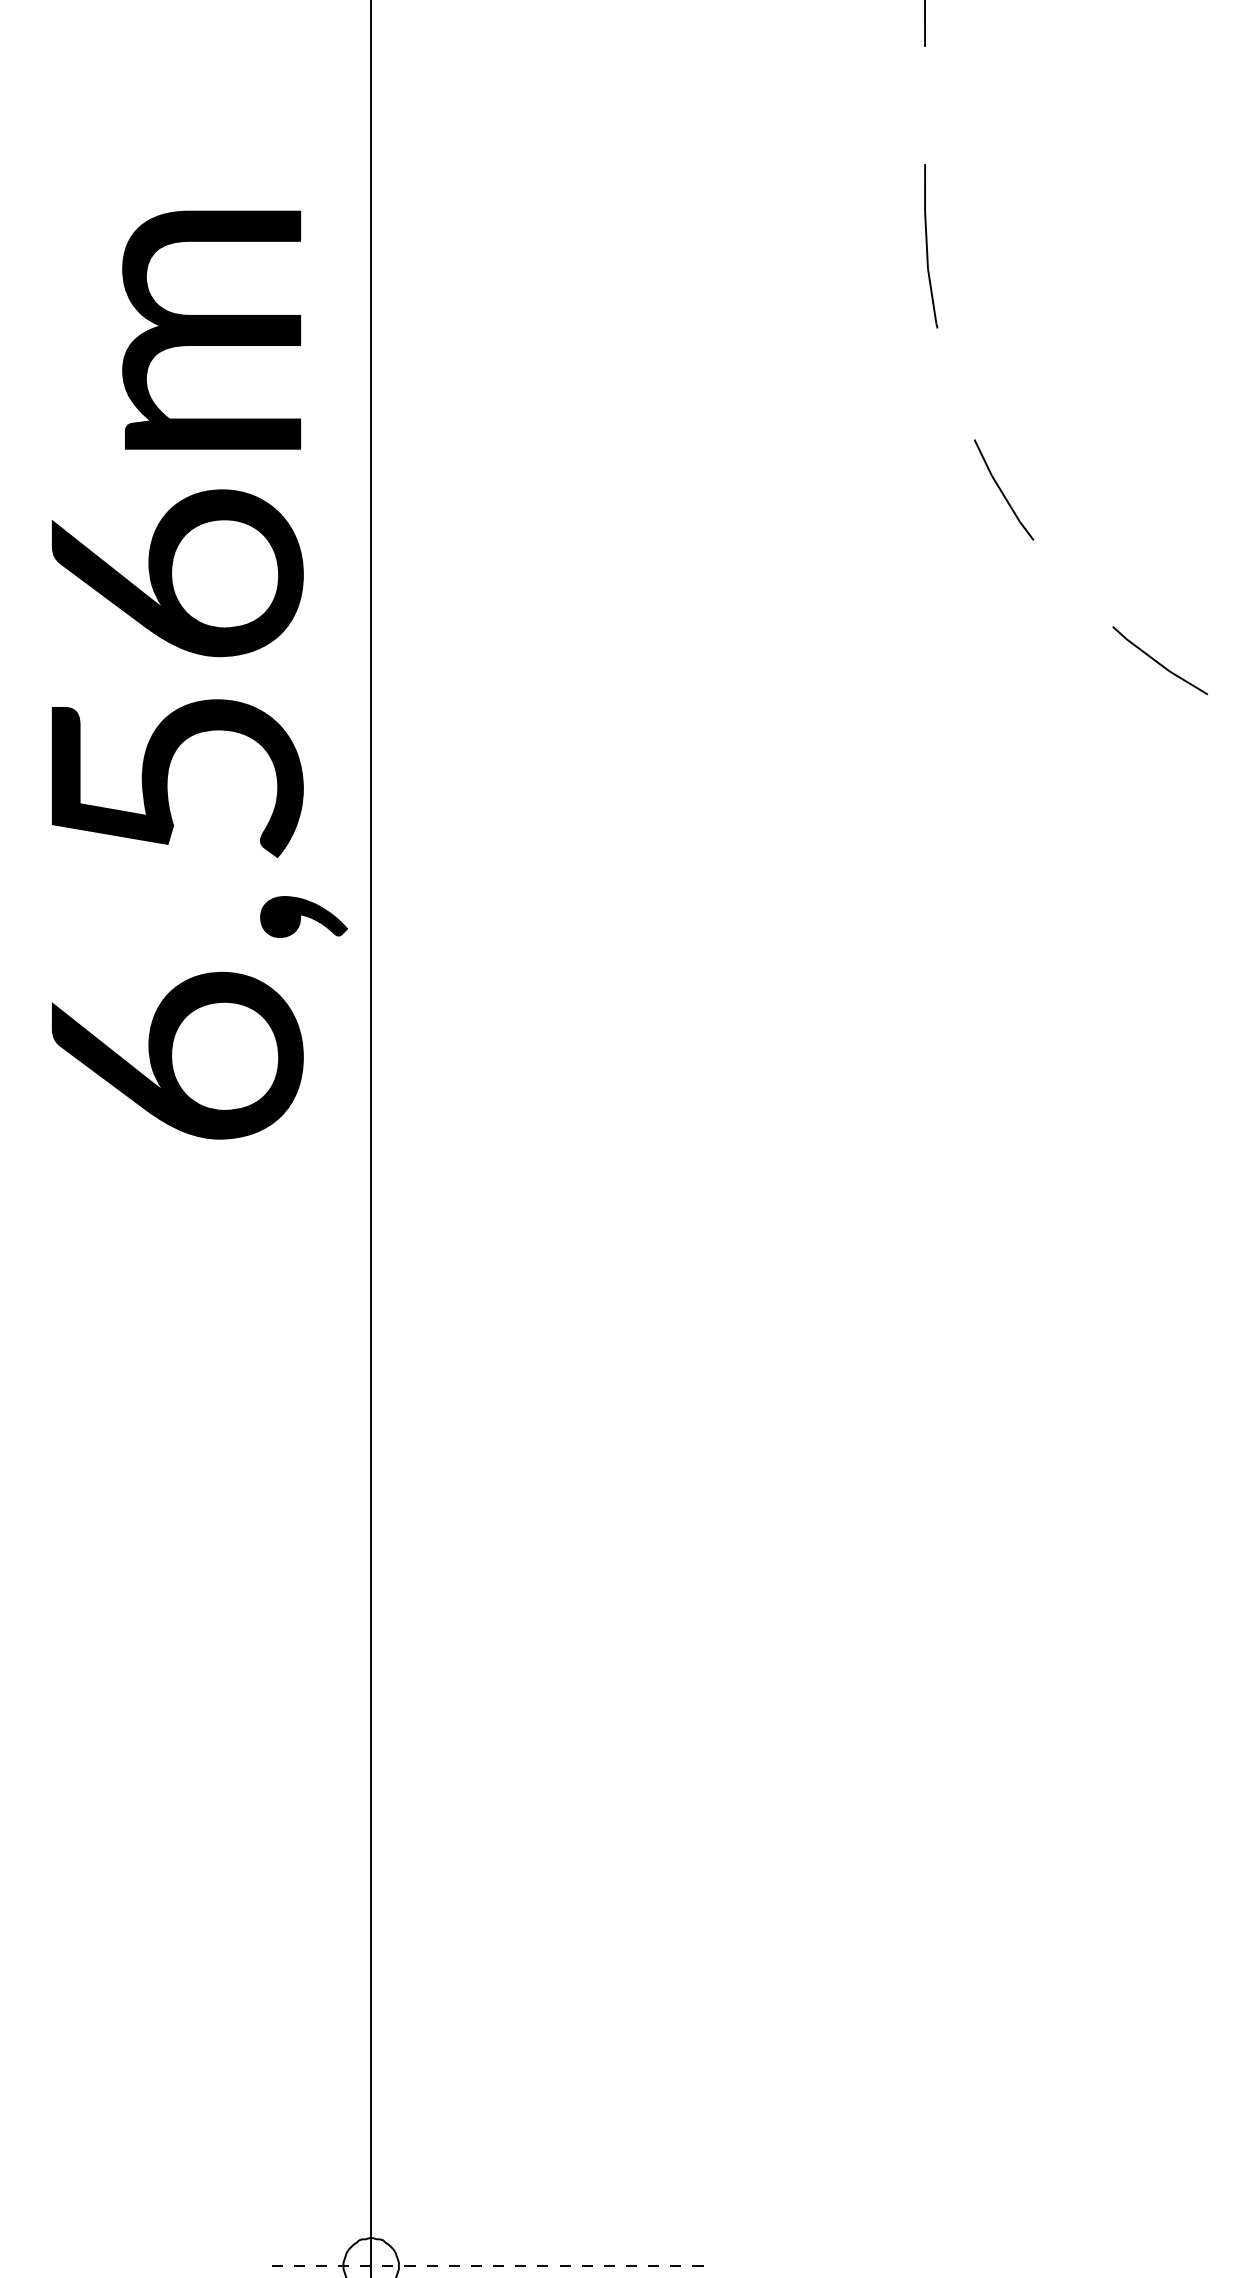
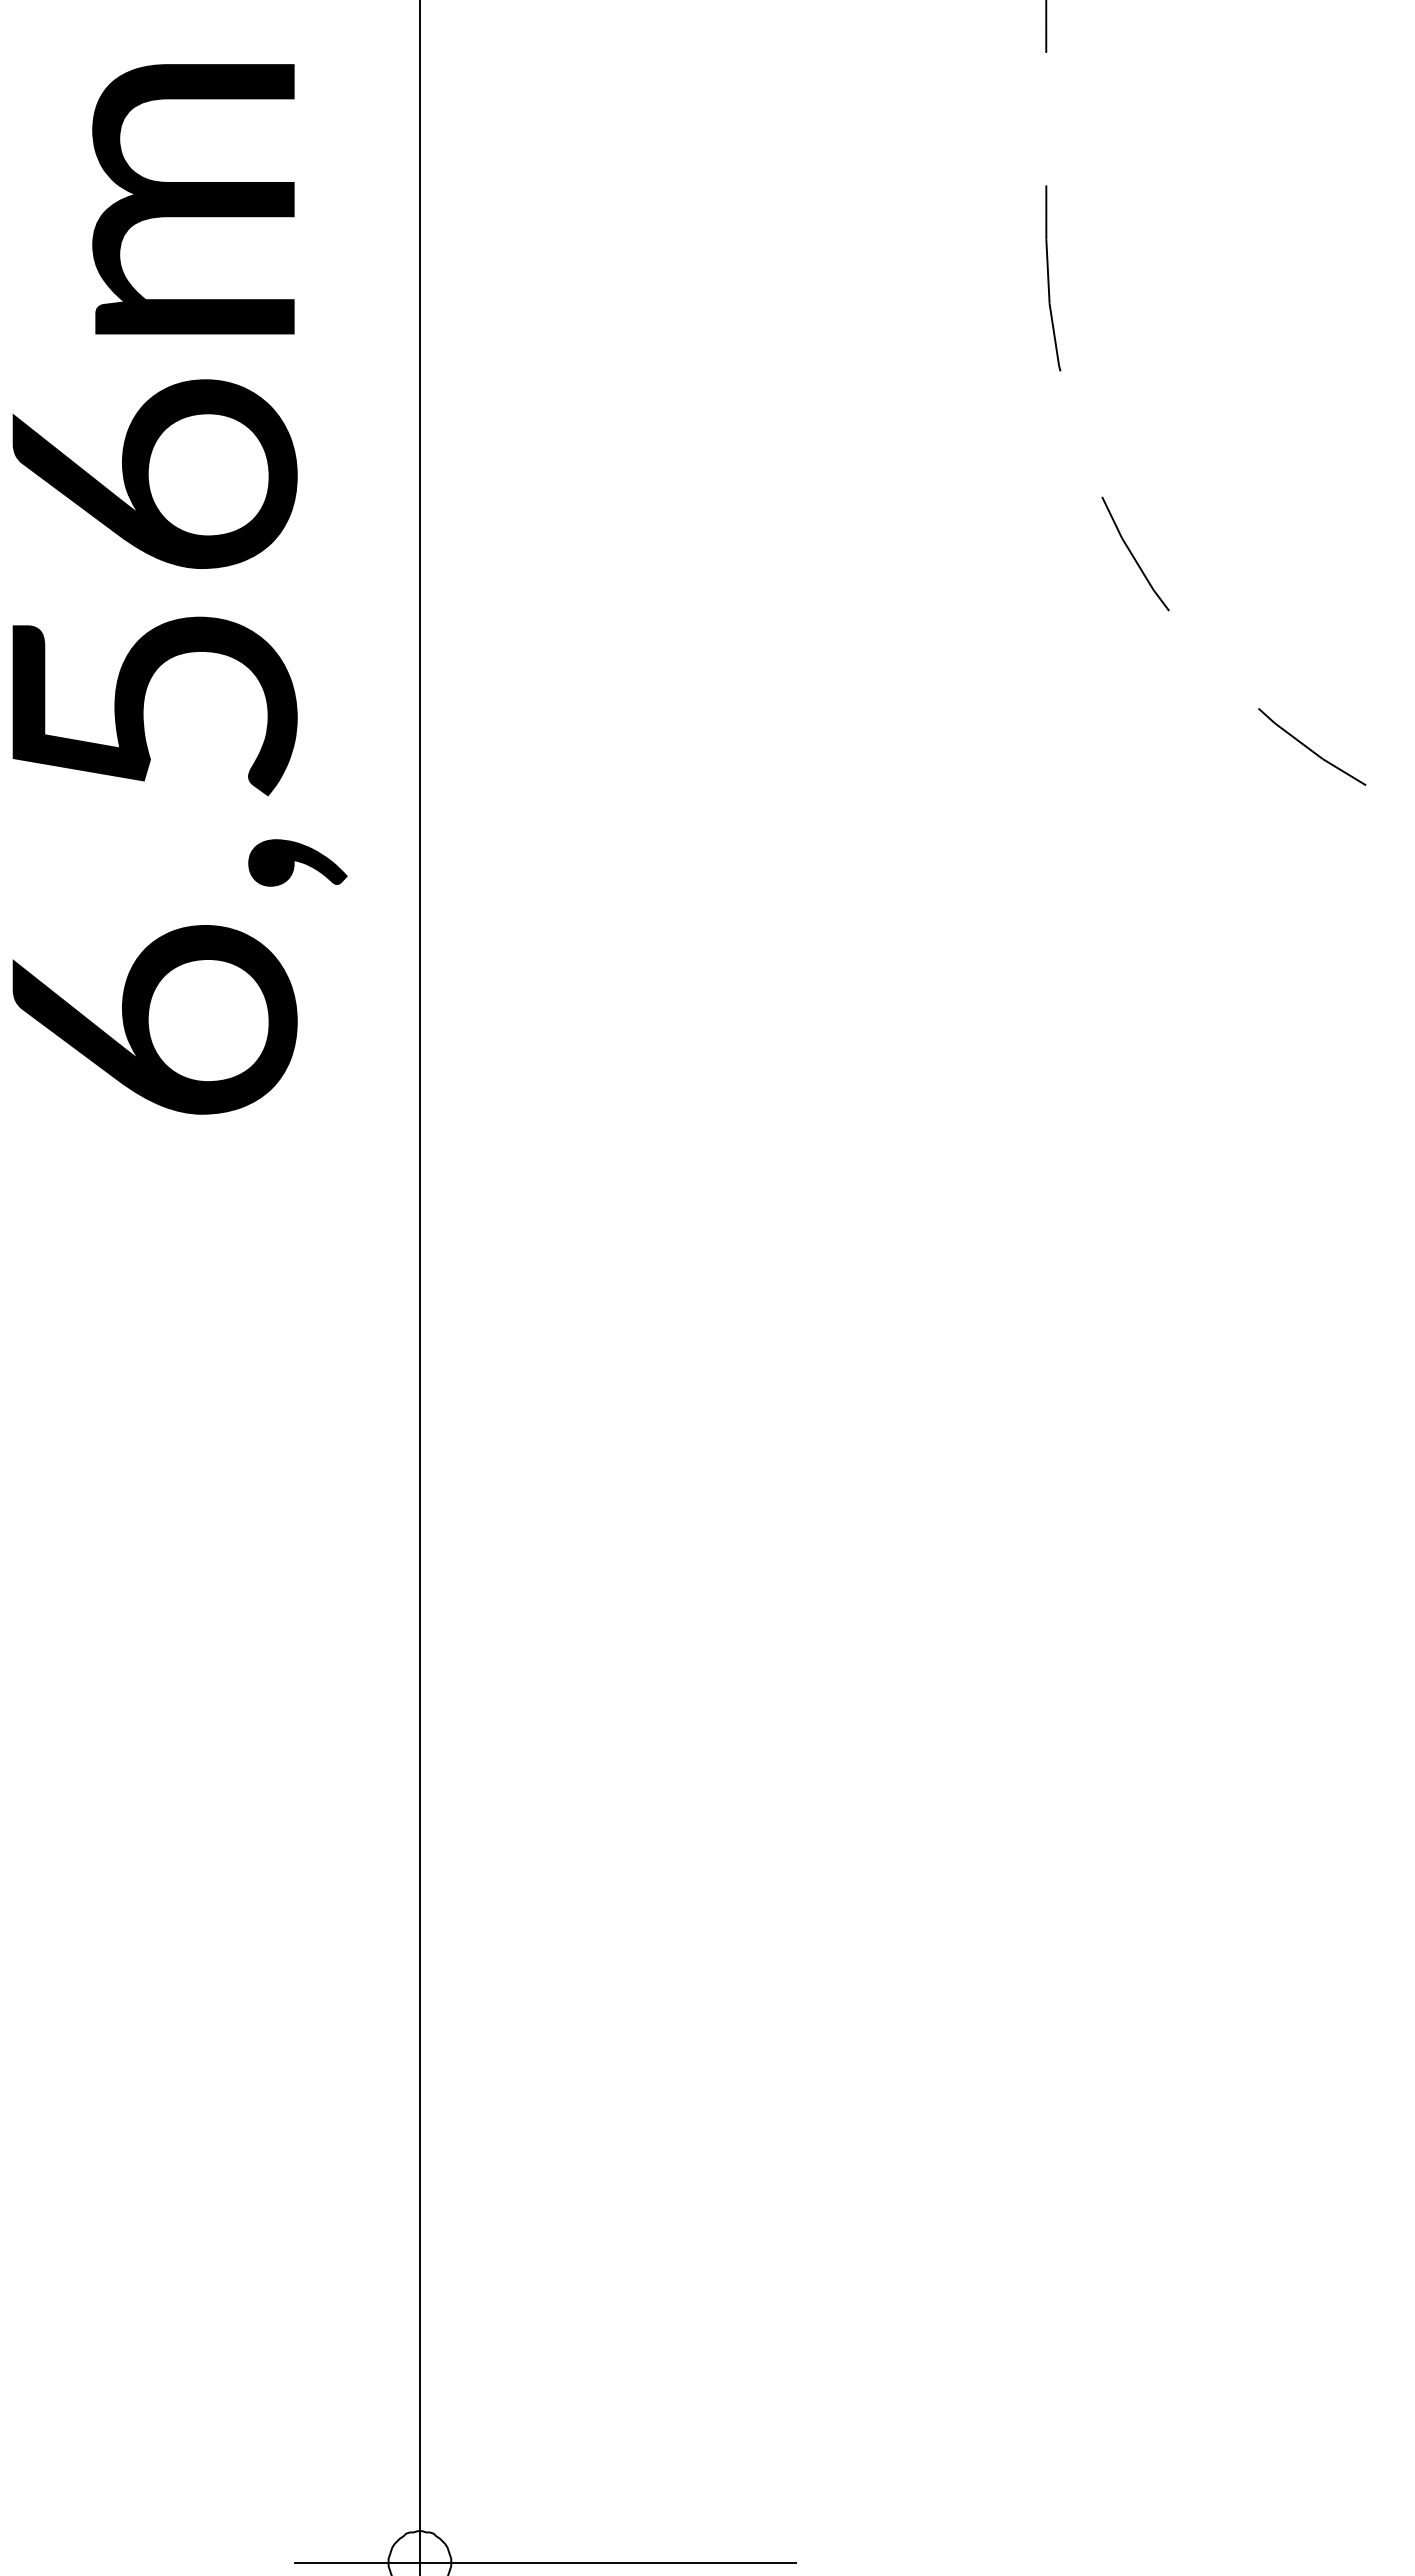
text: (199, 675) -> (179, 589), moved
line: (482, 2265) -> (545, 2562), dashed -> solid

